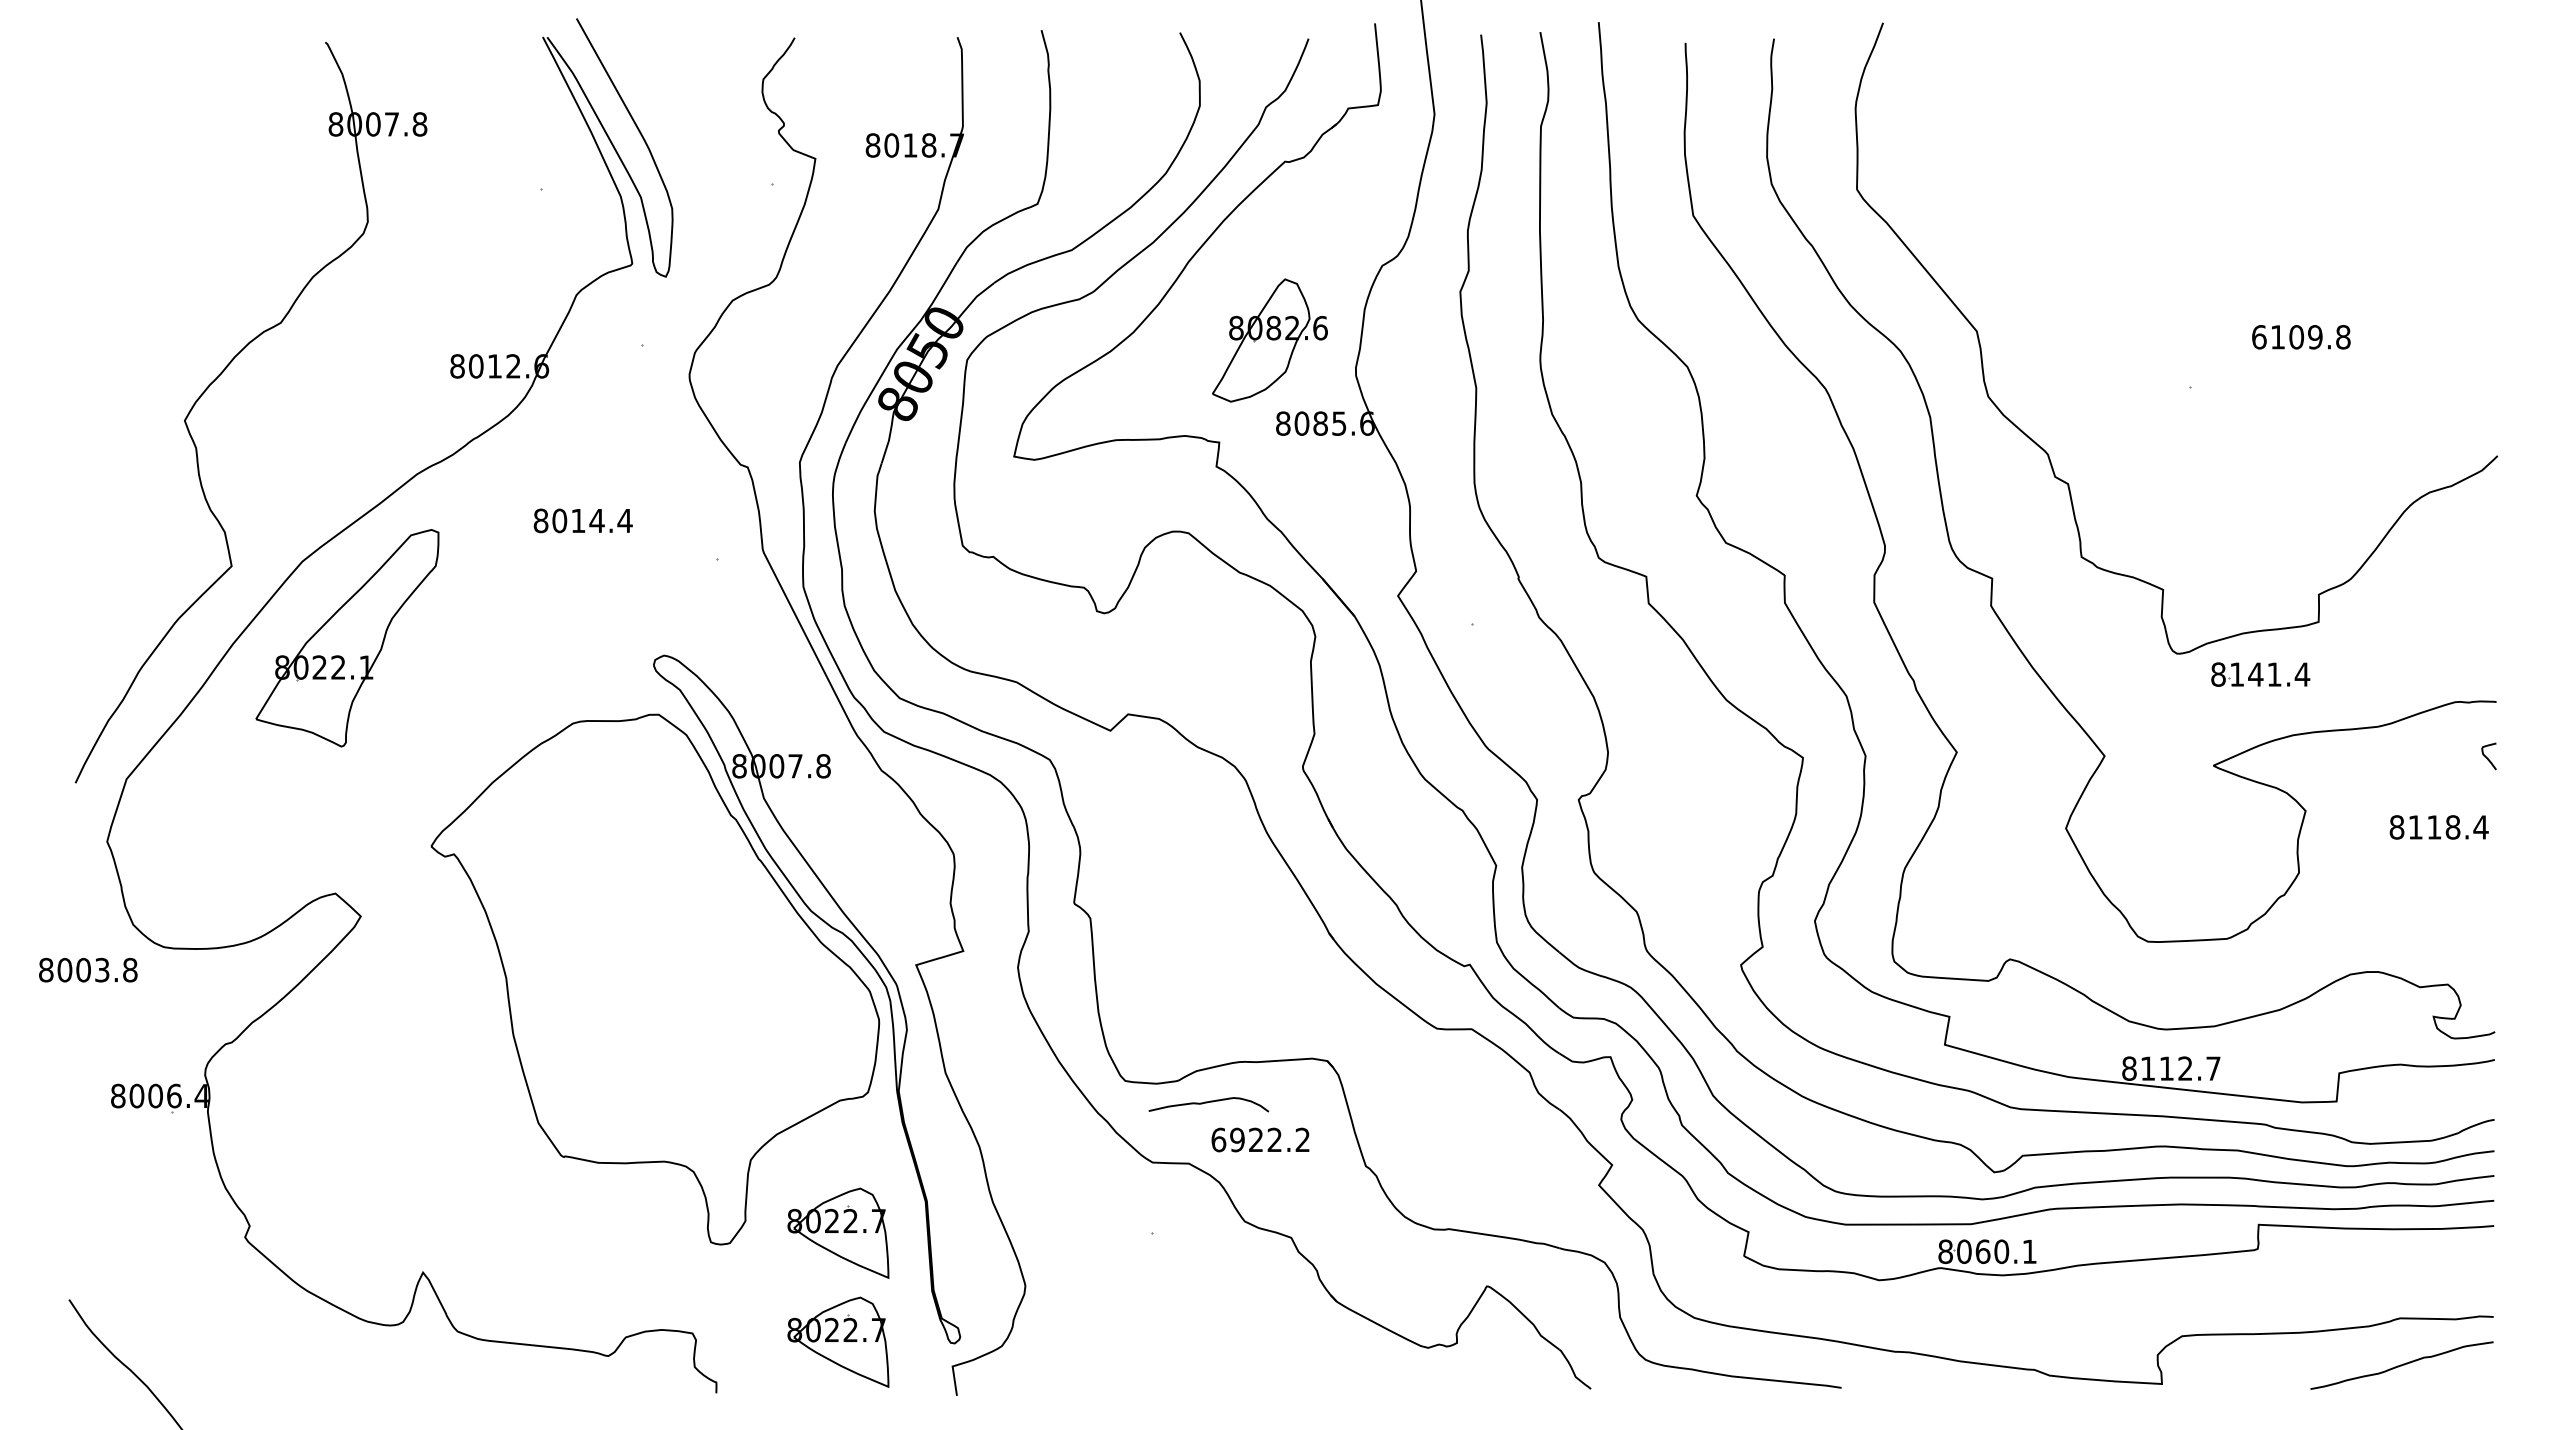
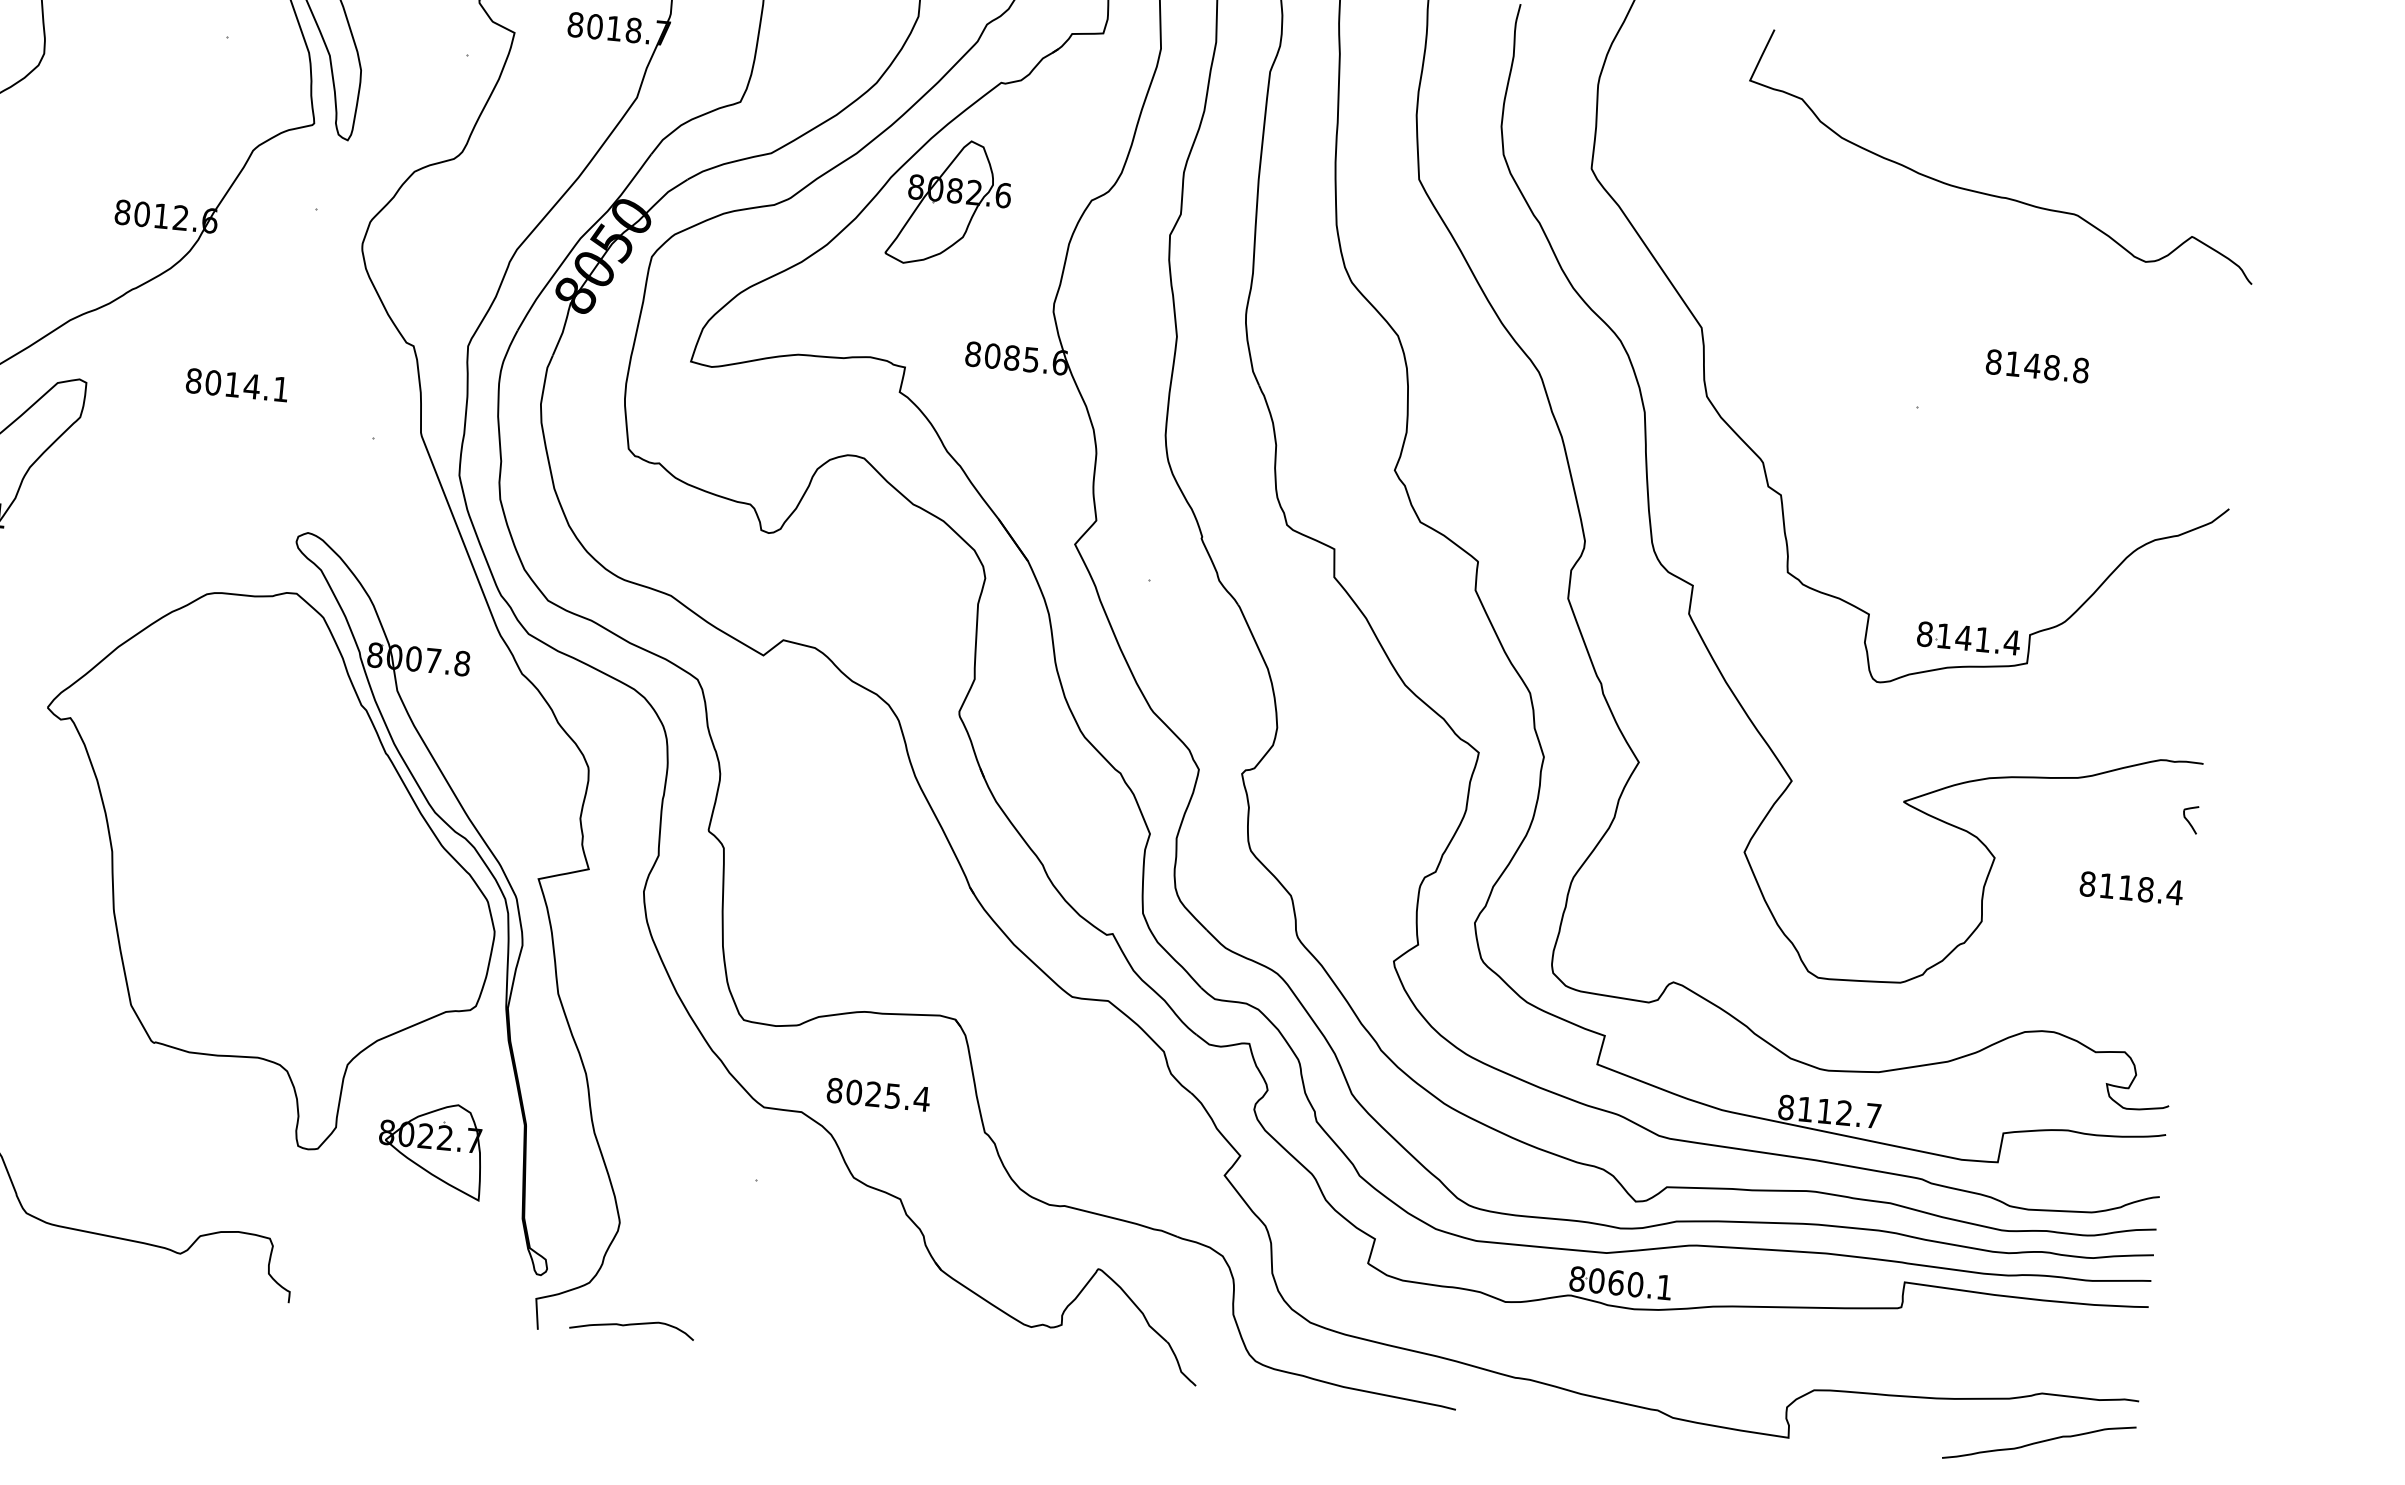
curve: (2247, 177) -> (1997, 195), added
text: (2287, 337) -> (2023, 365), 6109.8 -> 8148.8
part: (1269, 340) -> (949, 203), moved
text: (624, 520) -> (280, 388), 8014.4 -> 8014.1
part: (2260, 674) -> (1968, 638), moved
curve: (1207, 1103) -> (630, 1325), moved
text: (1260, 1139) -> (878, 1094), 6922.2 -> 8025.4
part: (838, 1341) -> (420, 1261), removed

